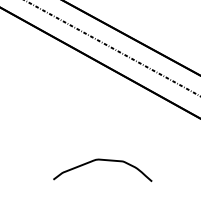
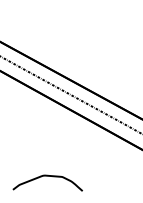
curve: (102, 160) -> (47, 176), moved

